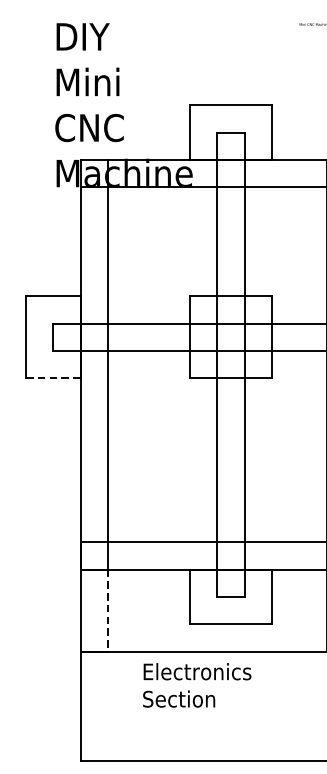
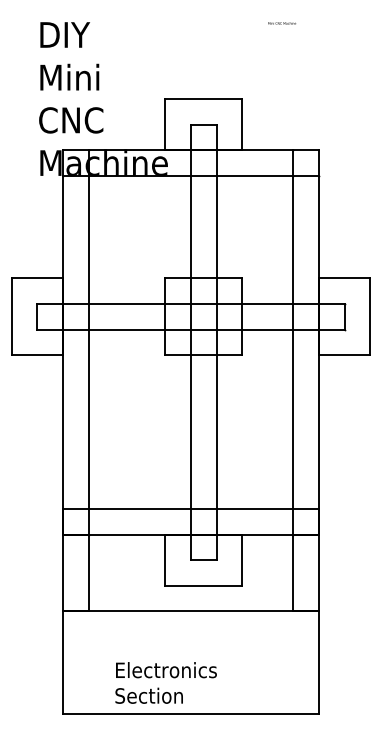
line: (53, 378) -> (37, 355), dashed -> solid
line: (107, 611) -> (88, 573), dashed -> solid
text: (196, 684) -> (165, 682), moved

